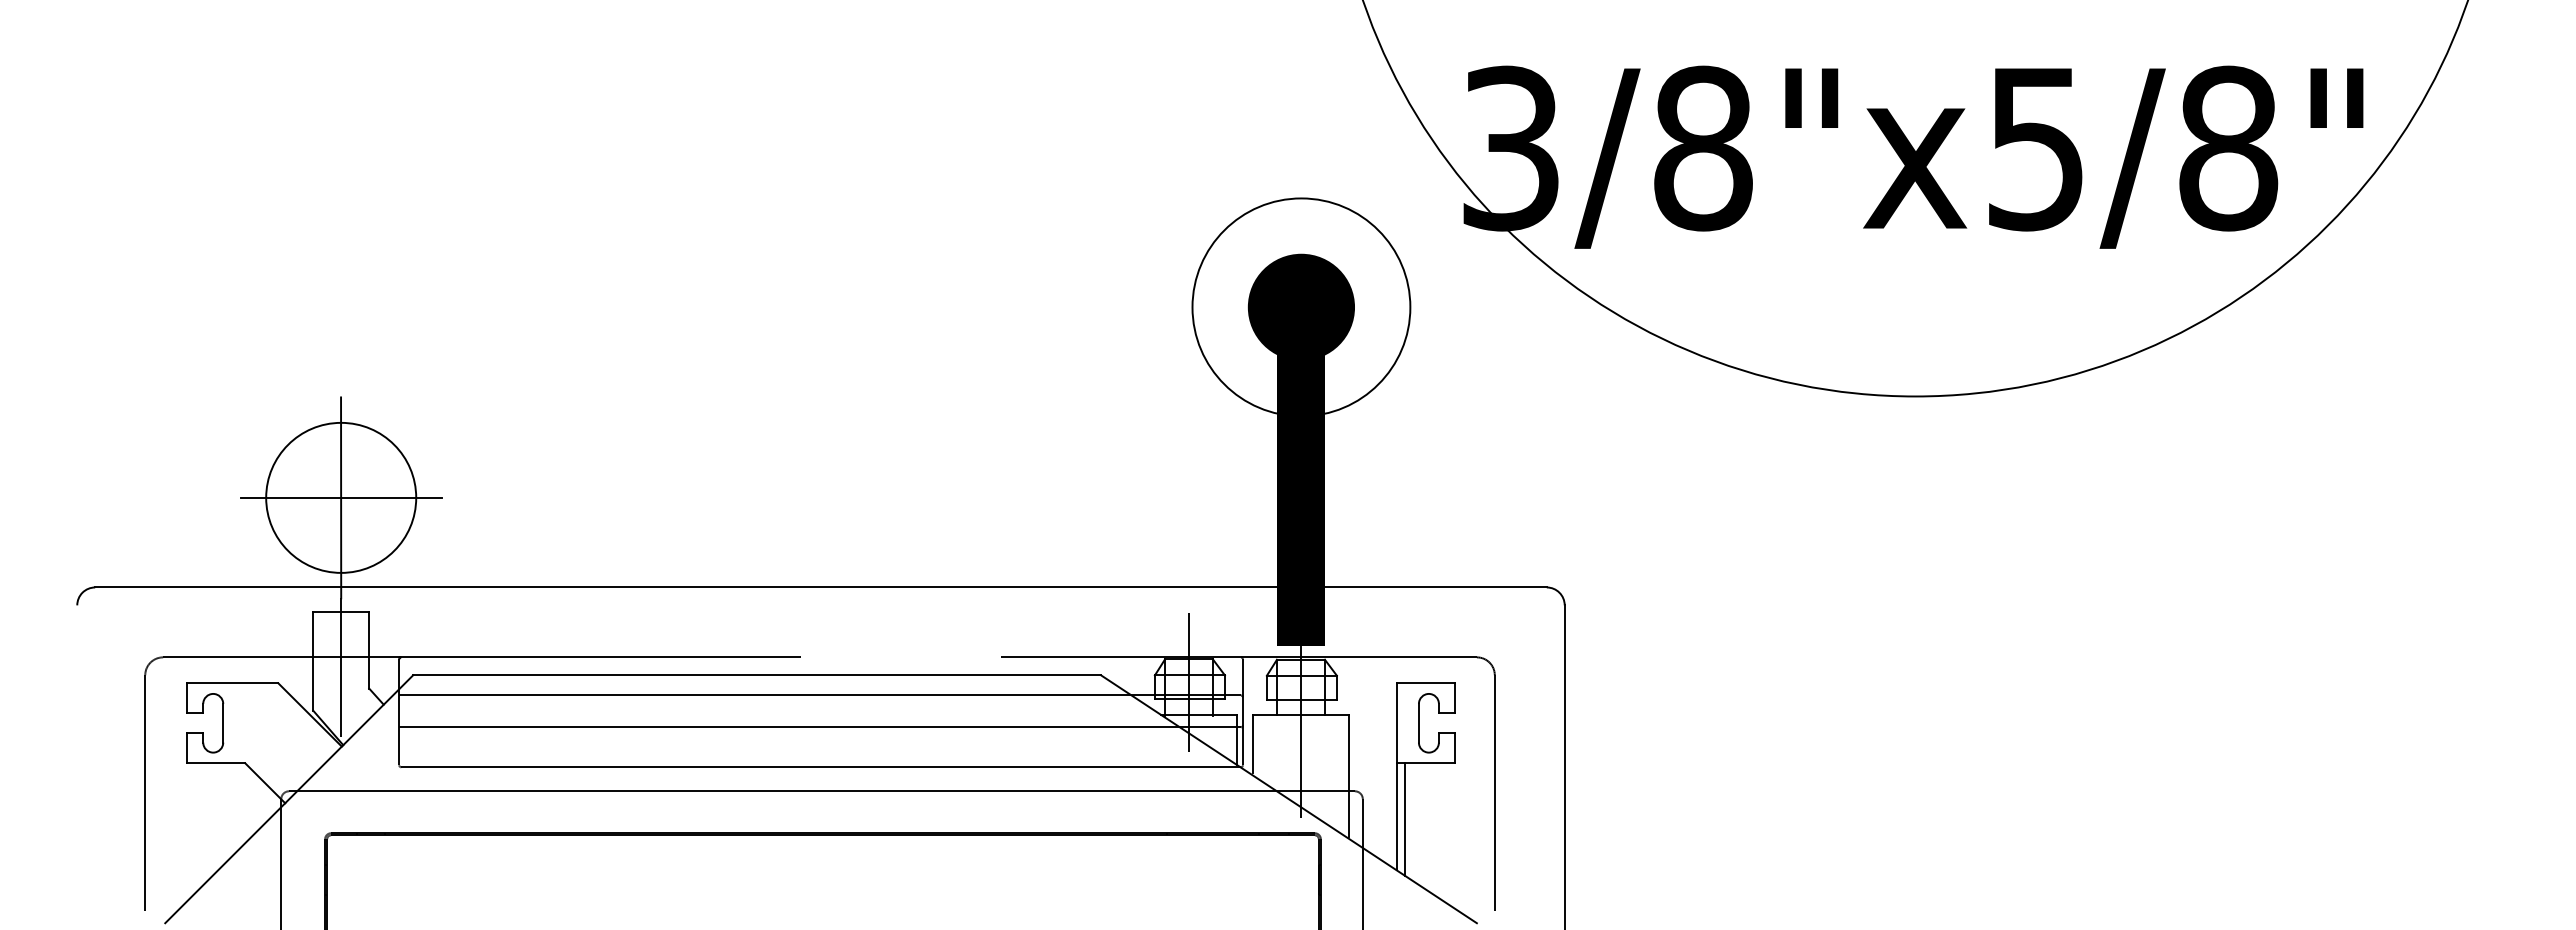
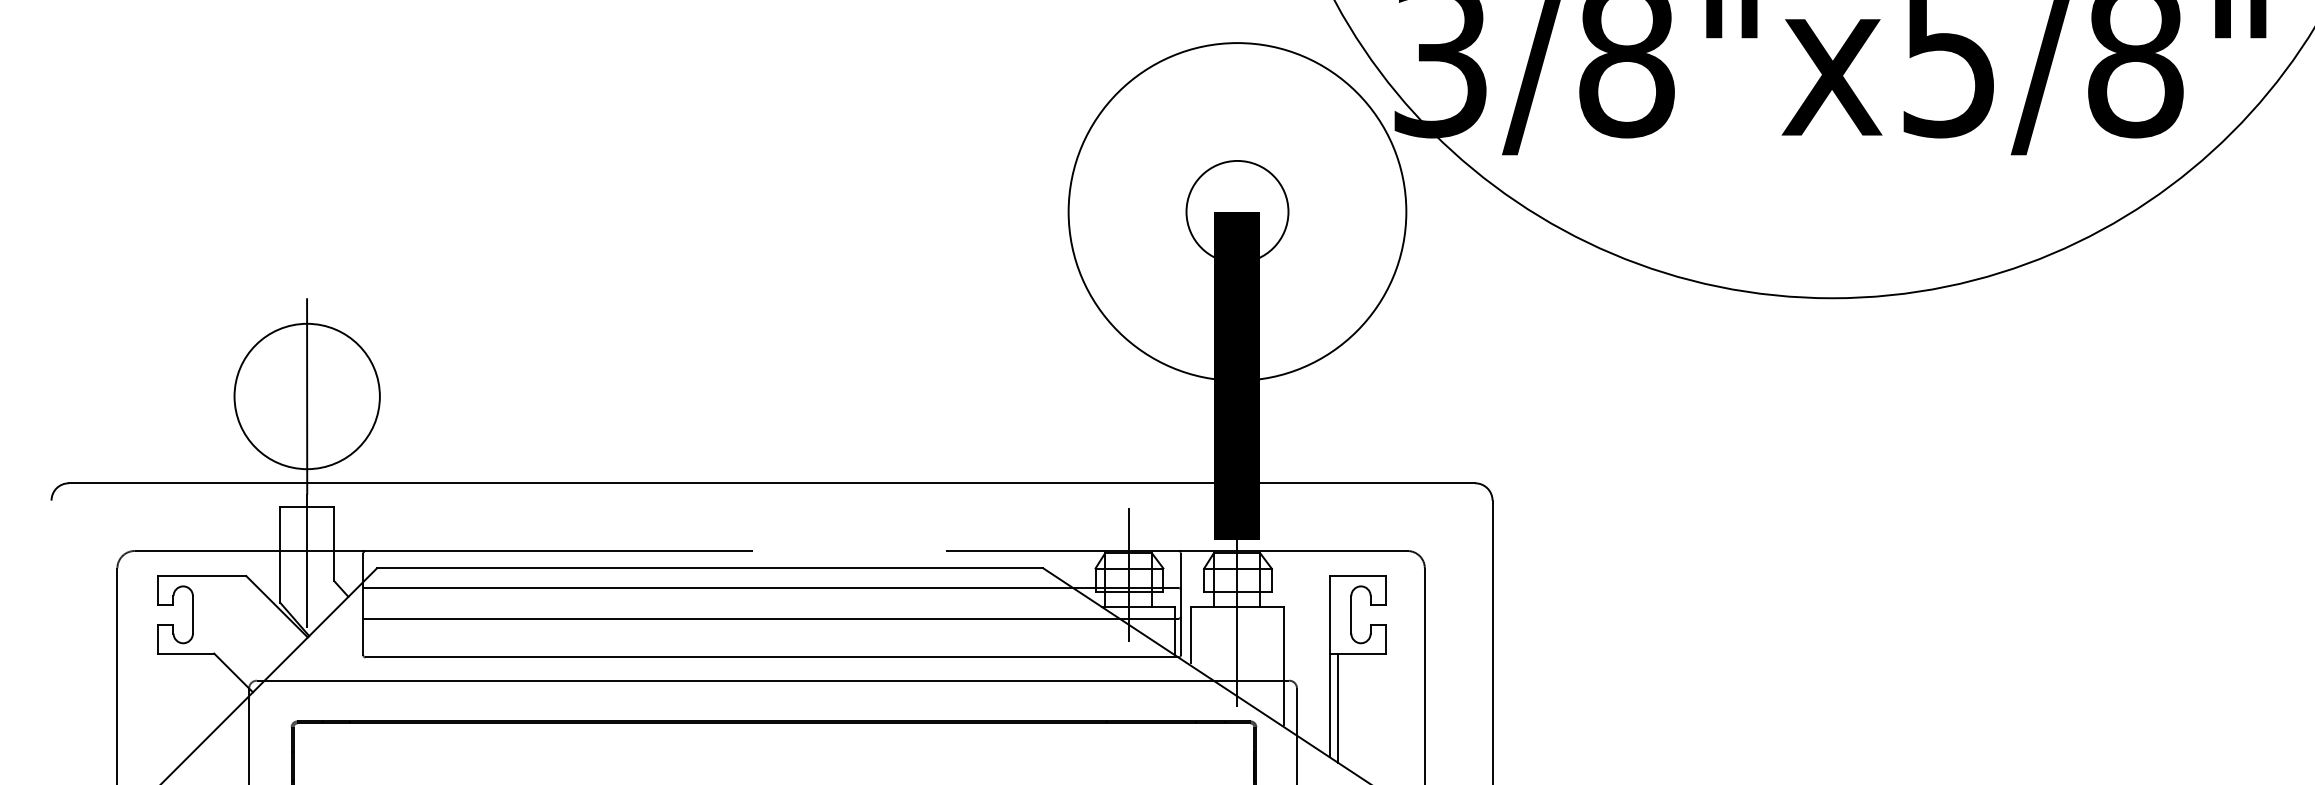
fill: (1301, 306) -> (1237, 211), removed
circle: (1301, 307) -> (1237, 212), size x1.6
line: (340, 497) -> (306, 396), removed

